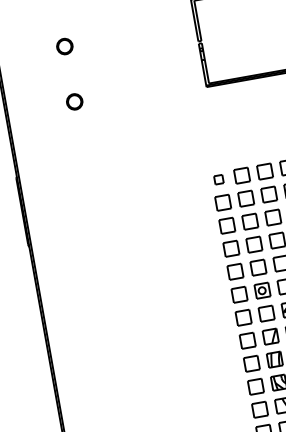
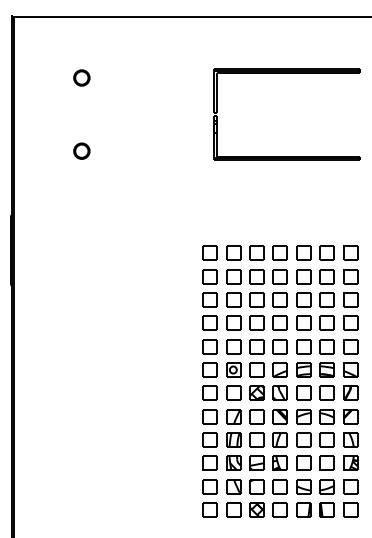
part: (64, 46) -> (81, 77), moved
part: (218, 179) -> (209, 252), size x1.67

